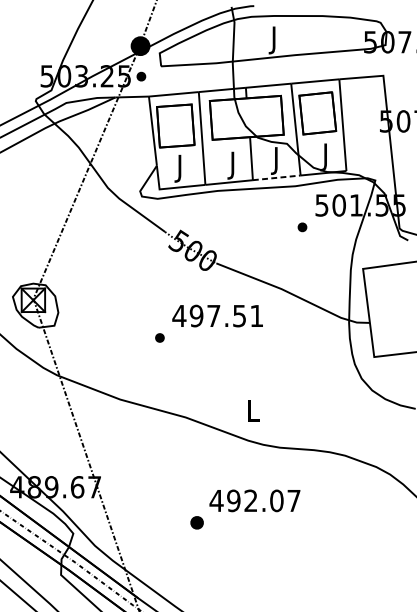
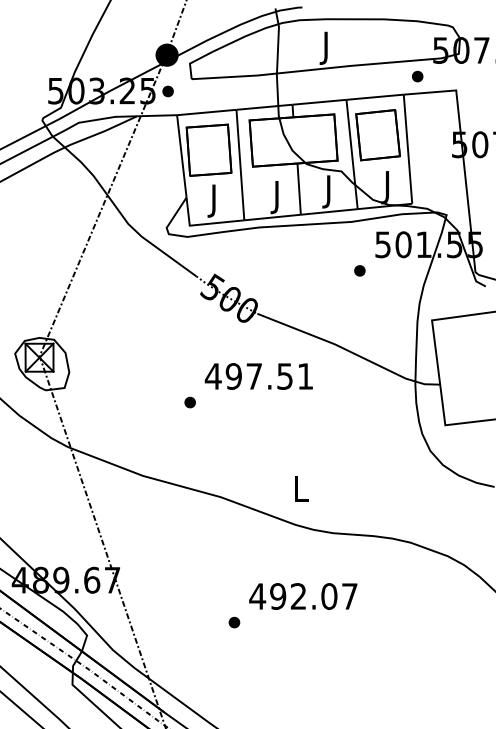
part: (350, 64) -> (417, 76), added
line: (276, 177) -> (329, 211), dashed -> solid
part: (197, 522) -> (234, 622), size x0.71

